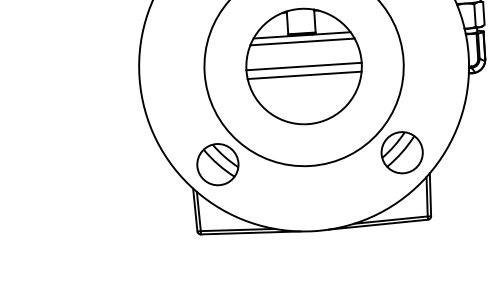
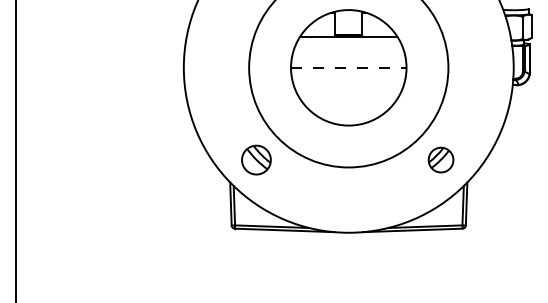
line: (302, 42) -> (348, 43), removed
line: (303, 66) -> (348, 67), solid -> dashed
line: (304, 75) -> (348, 76), removed
part: (401, 152) -> (440, 159), size x0.6
part: (217, 163) -> (256, 159), size x0.7

